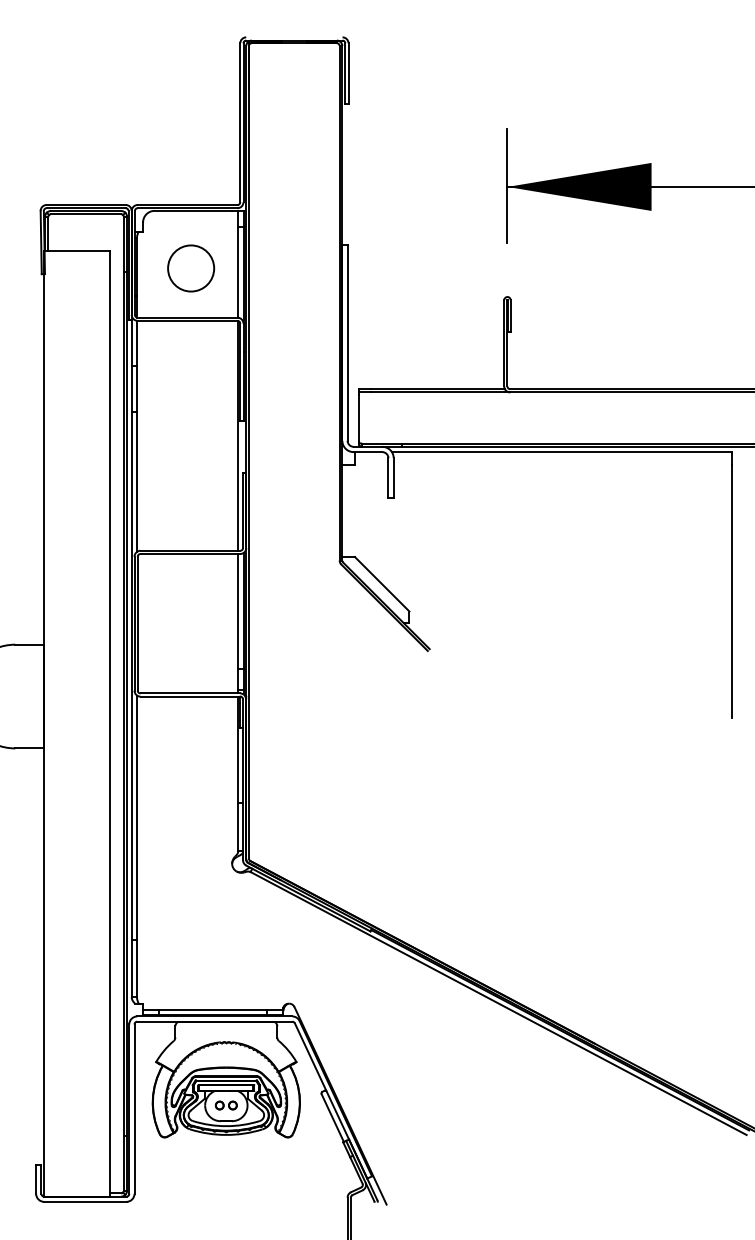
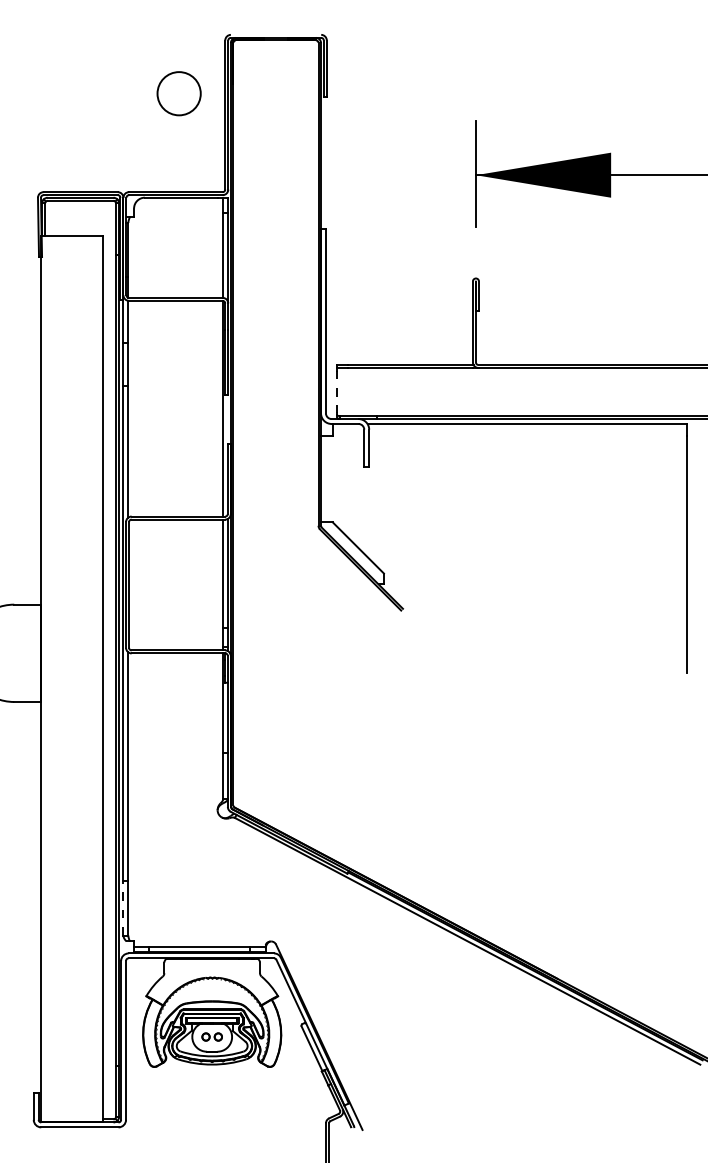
circle: (190, 268) -> (178, 93), moved
line: (358, 418) -> (336, 392), solid -> dashed
line: (131, 967) -> (123, 907), solid -> dashed

